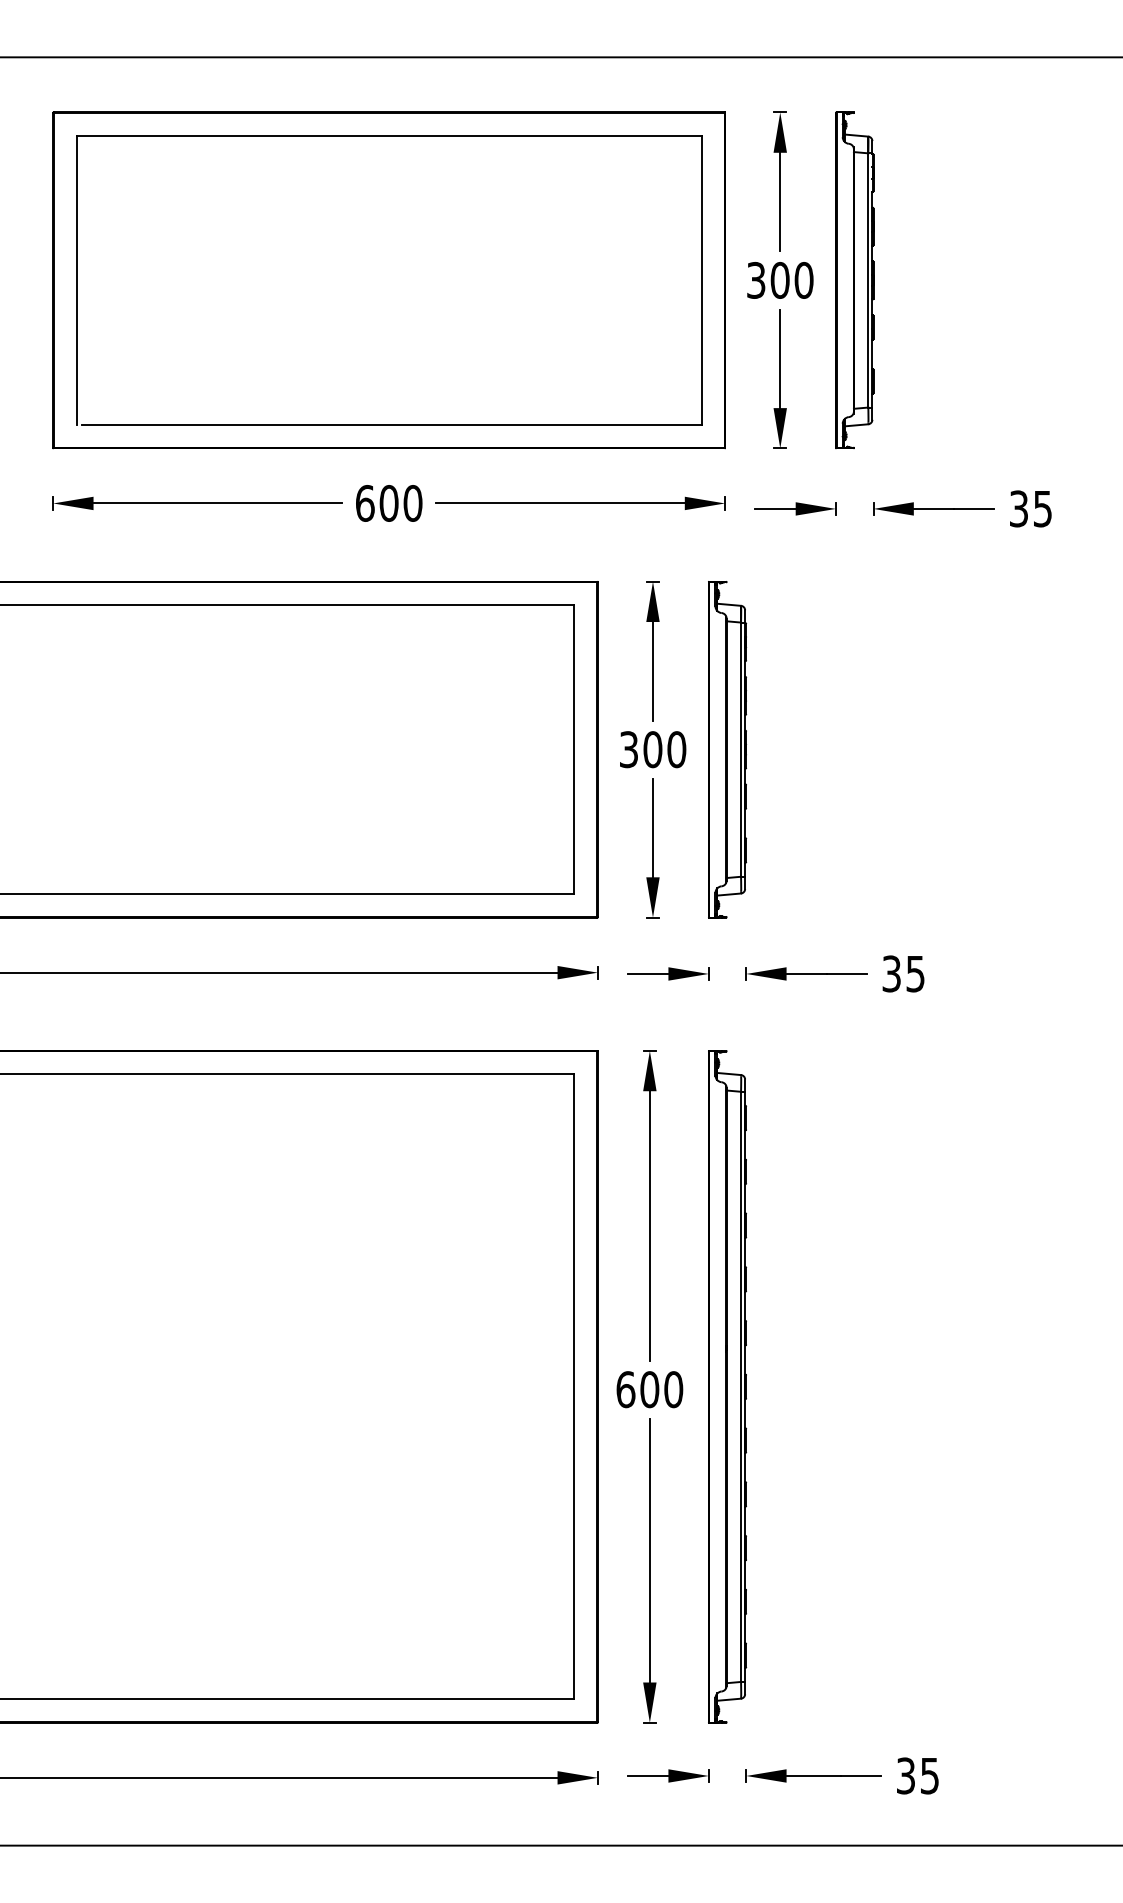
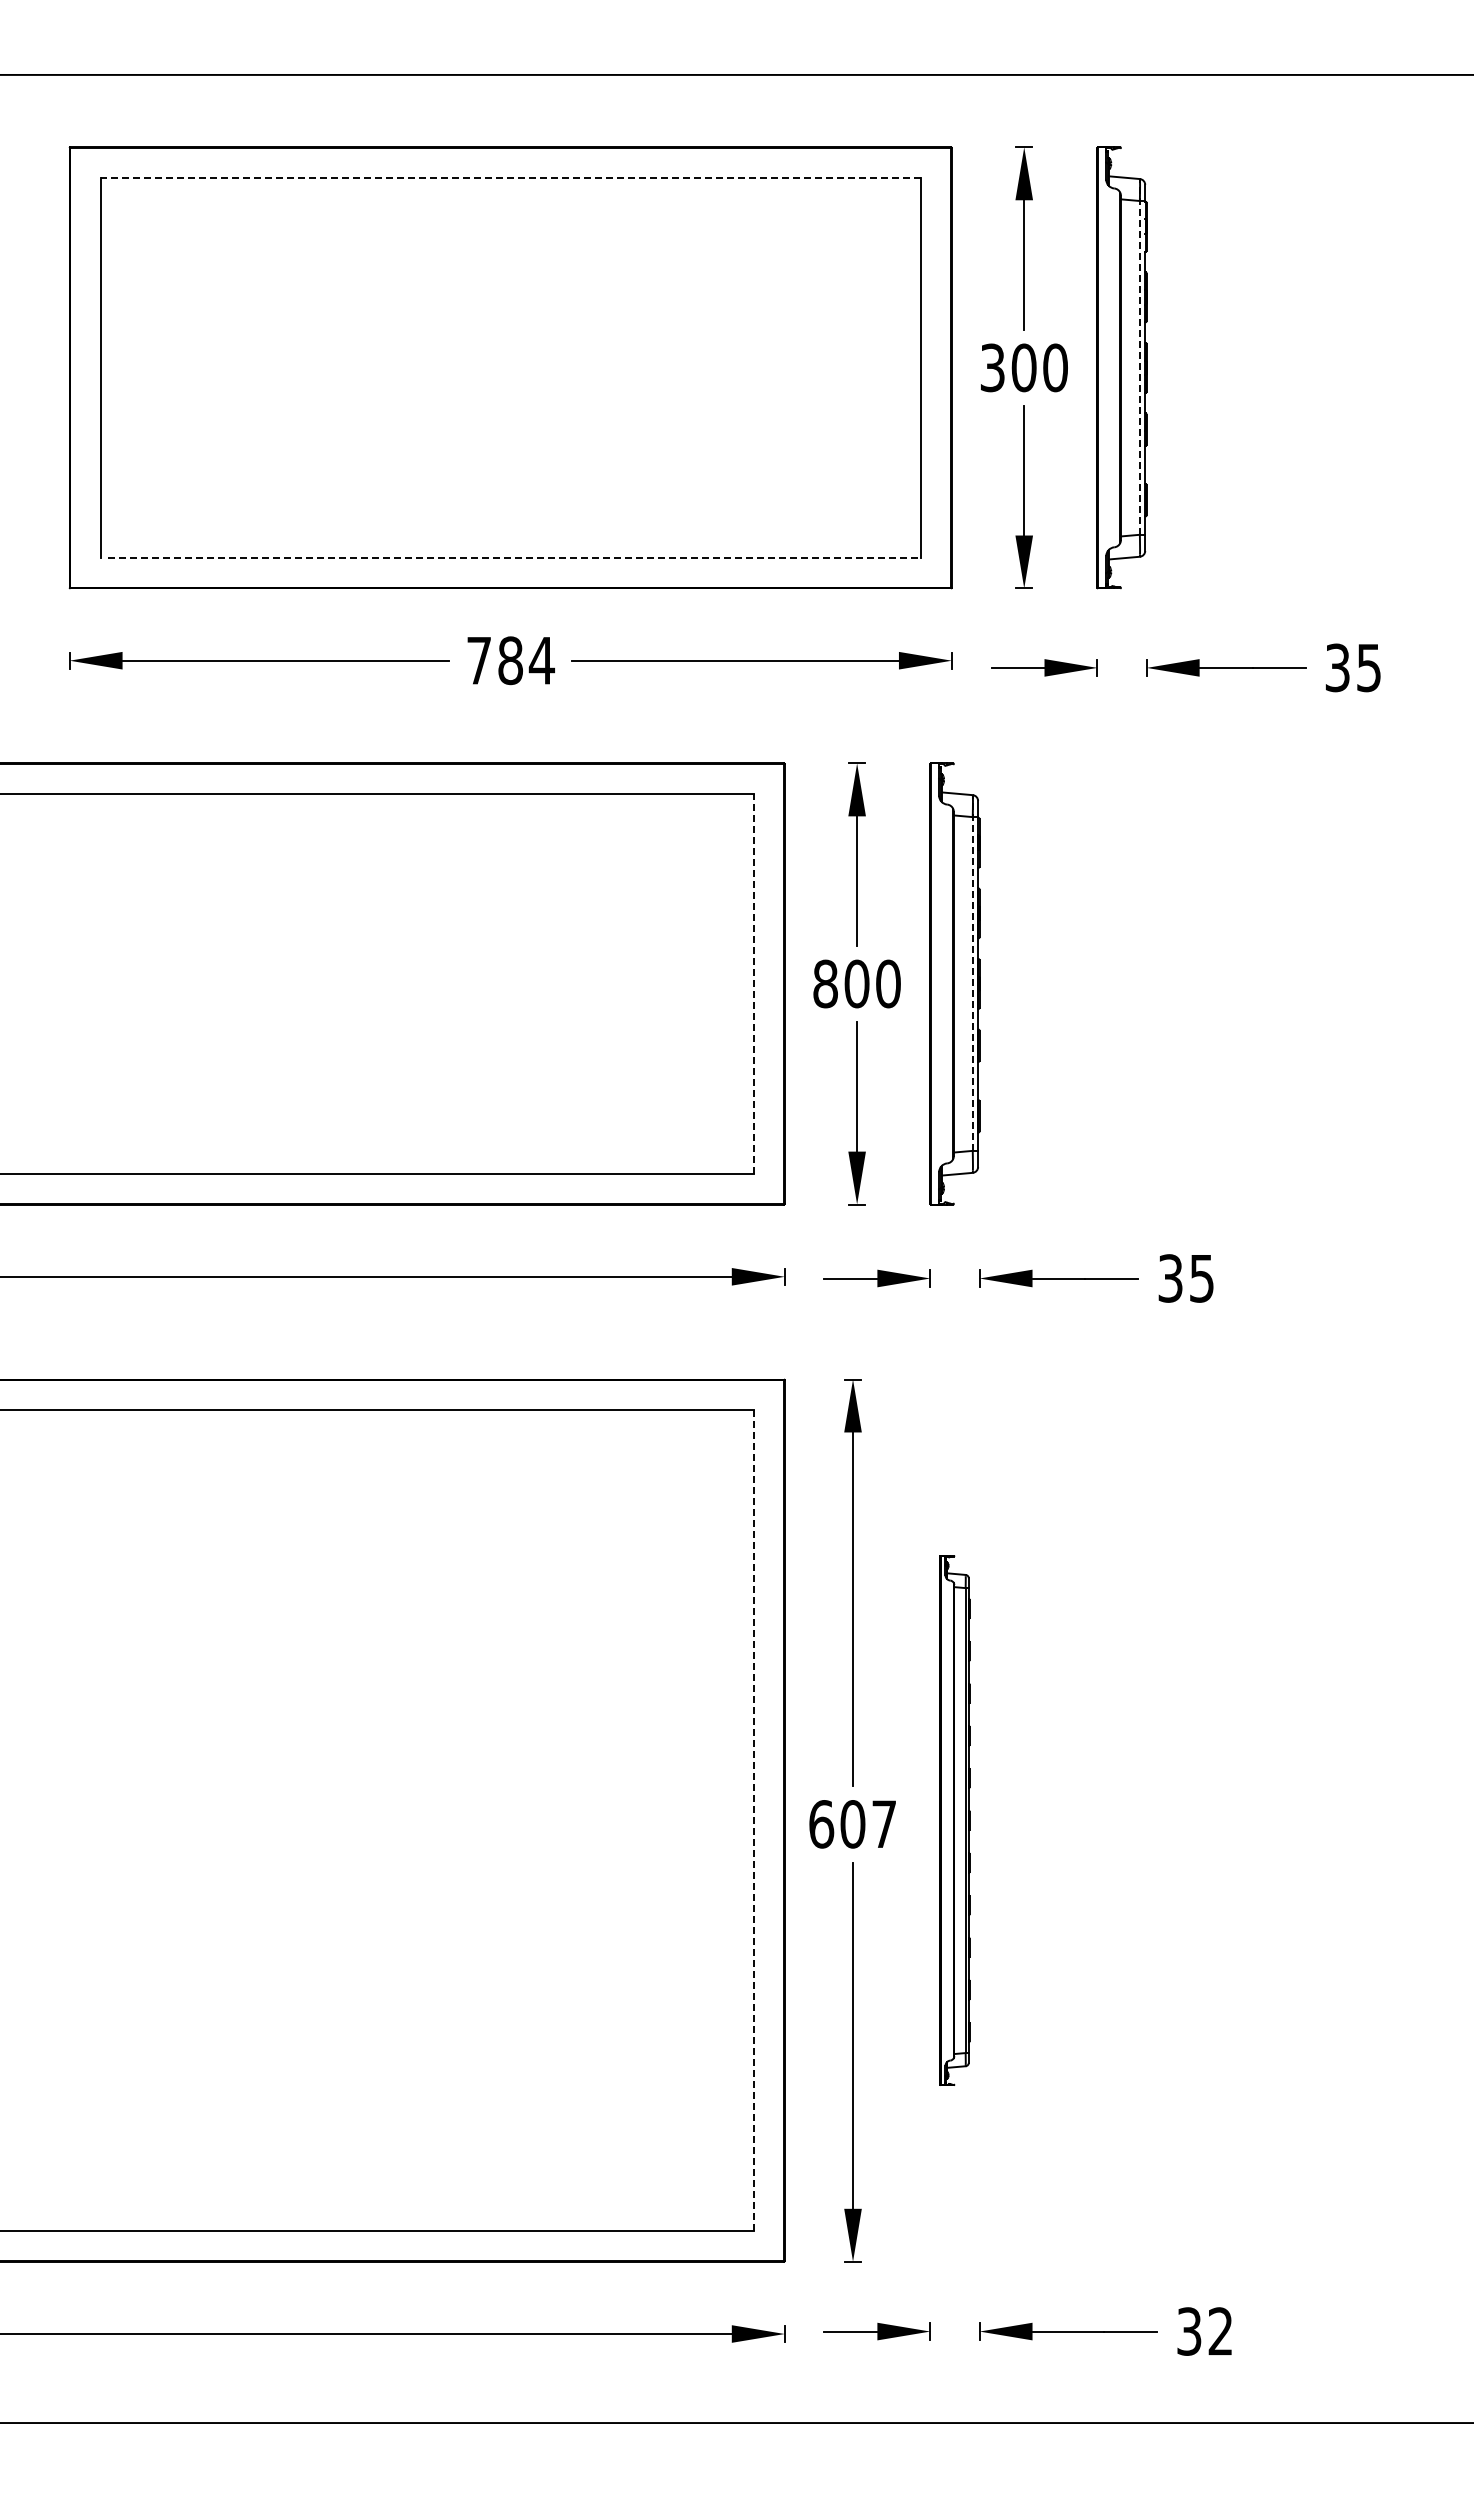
line: (388, 136) -> (510, 178), solid -> dashed
line: (868, 271) -> (1139, 356), solid -> dashed
line: (392, 424) -> (514, 557), solid -> dashed
text: (388, 503) -> (510, 660), 600 -> 784
line: (740, 741) -> (972, 973), solid -> dashed
text: (628, 749) -> (825, 983), 300 -> 800
line: (574, 750) -> (753, 984), solid -> dashed
line: (574, 1386) -> (753, 1820), solid -> dashed
part: (727, 1386) -> (954, 1820), size x0.6
text: (673, 1389) -> (884, 1824), 600 -> 607
text: (929, 1775) -> (1220, 2331), 35 -> 32

